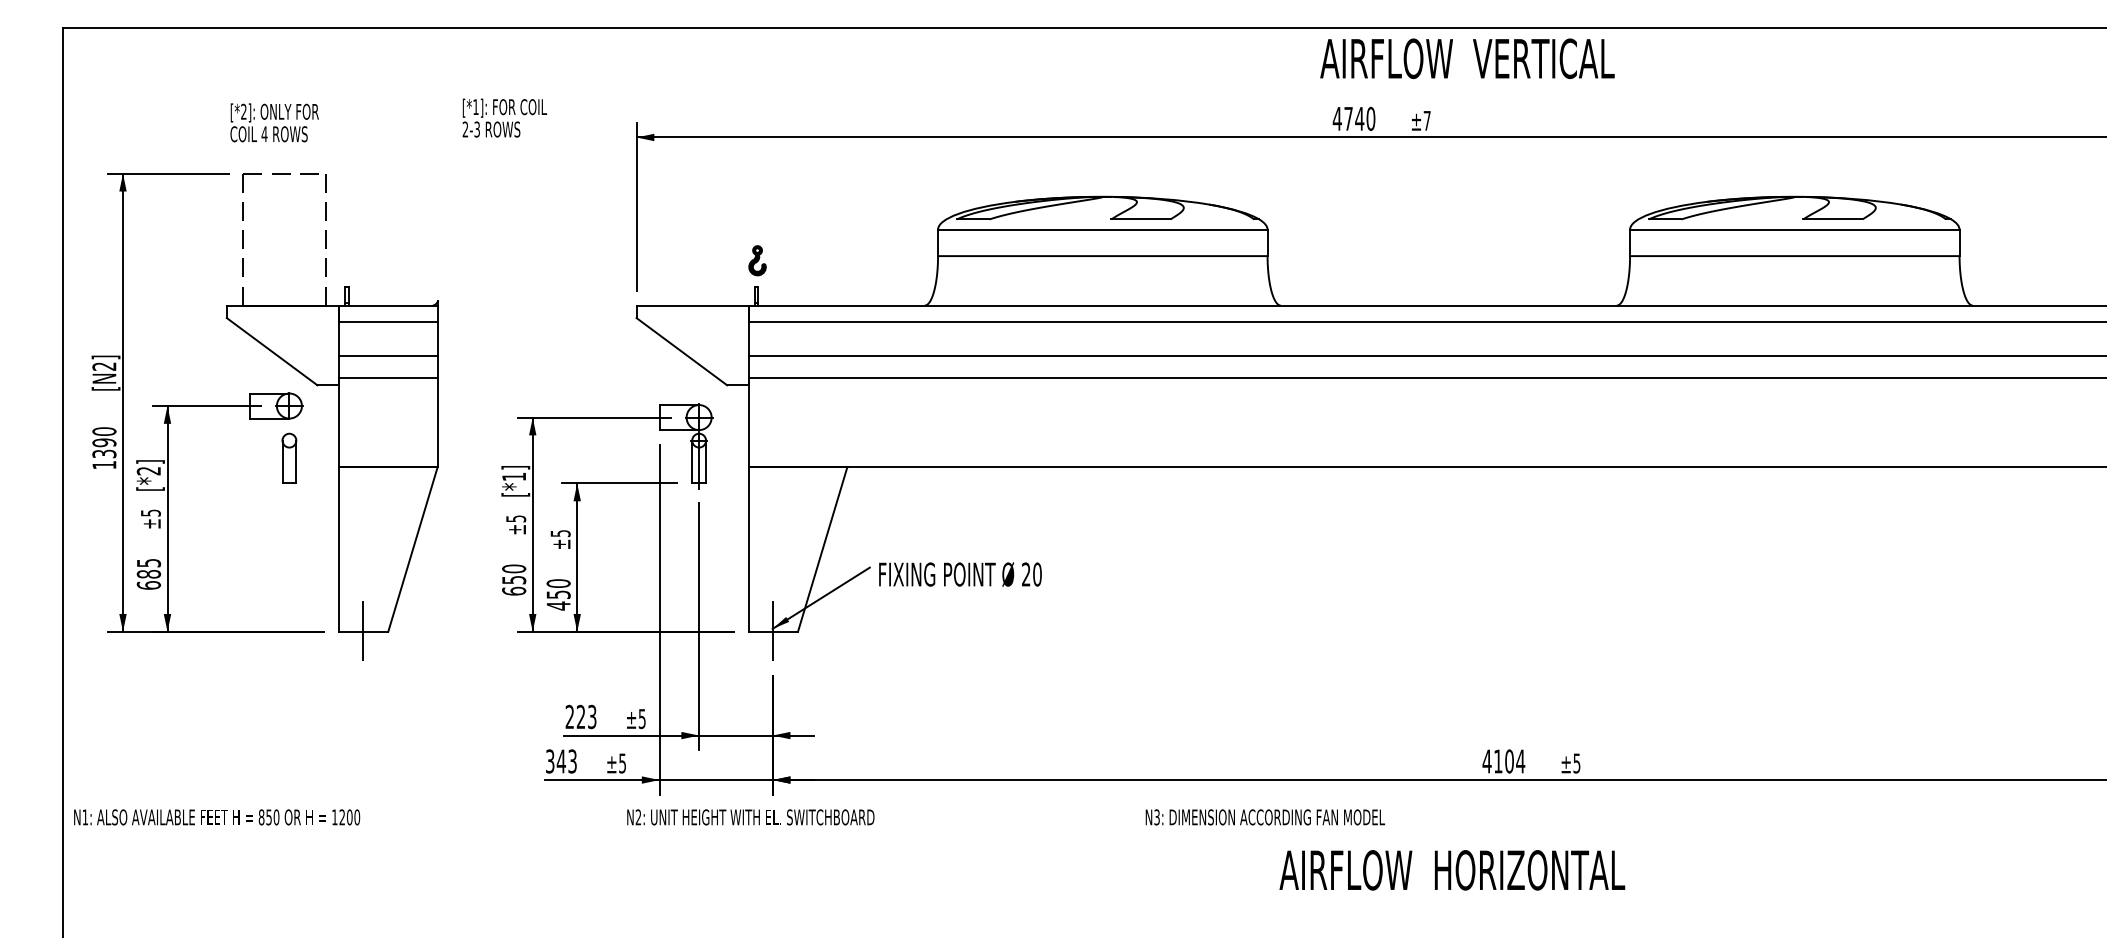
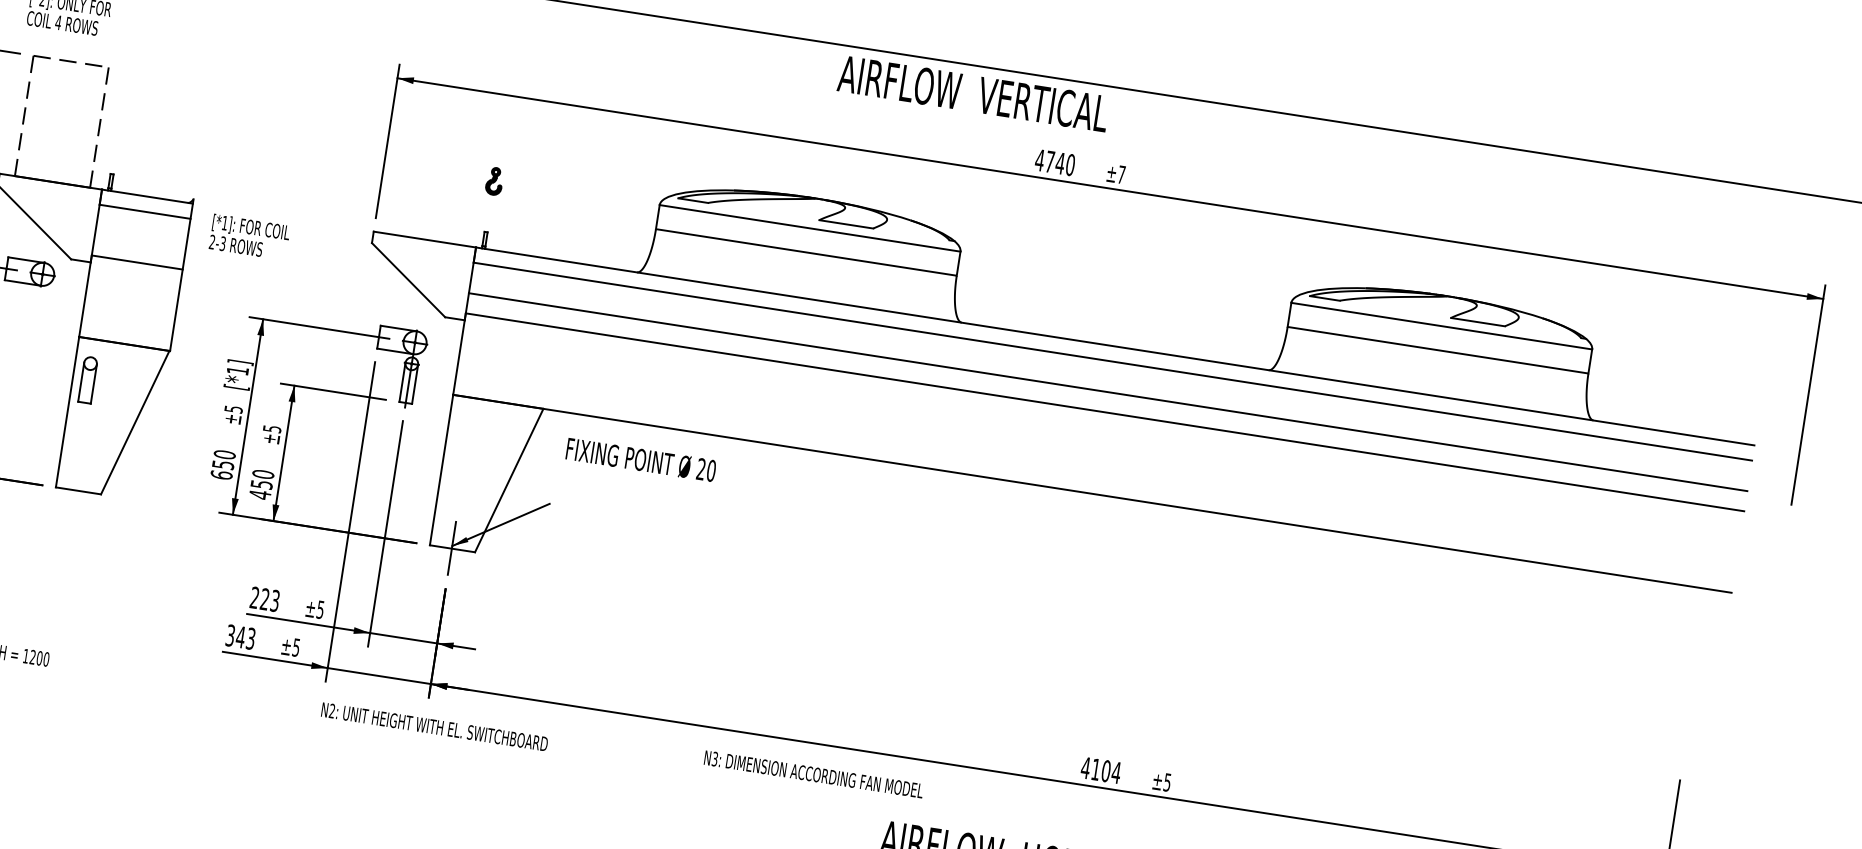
text: (1467, 58) -> (973, 93), moved
text: (504, 117) -> (249, 236), moved
part: (757, 260) -> (494, 181), moved
line: (388, 355) -> (140, 242), removed
part: (289, 457) -> (88, 379), moved
text: (960, 574) -> (641, 459), moved
line: (362, 631) -> (77, 490), removed
text: (750, 817) -> (434, 727), moved
text: (1264, 817) -> (813, 774), moved

